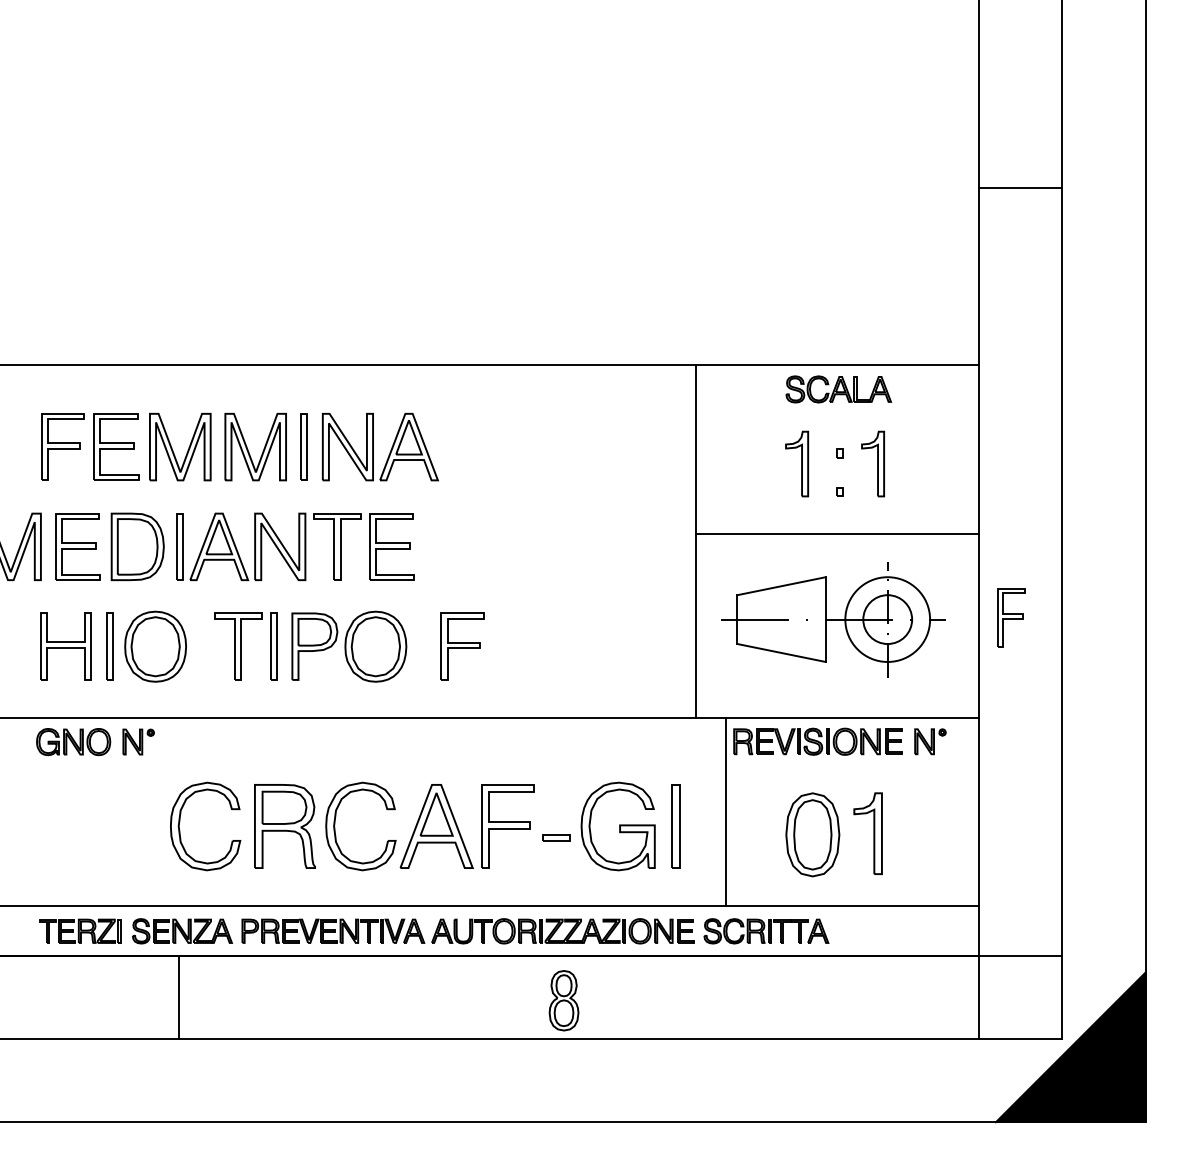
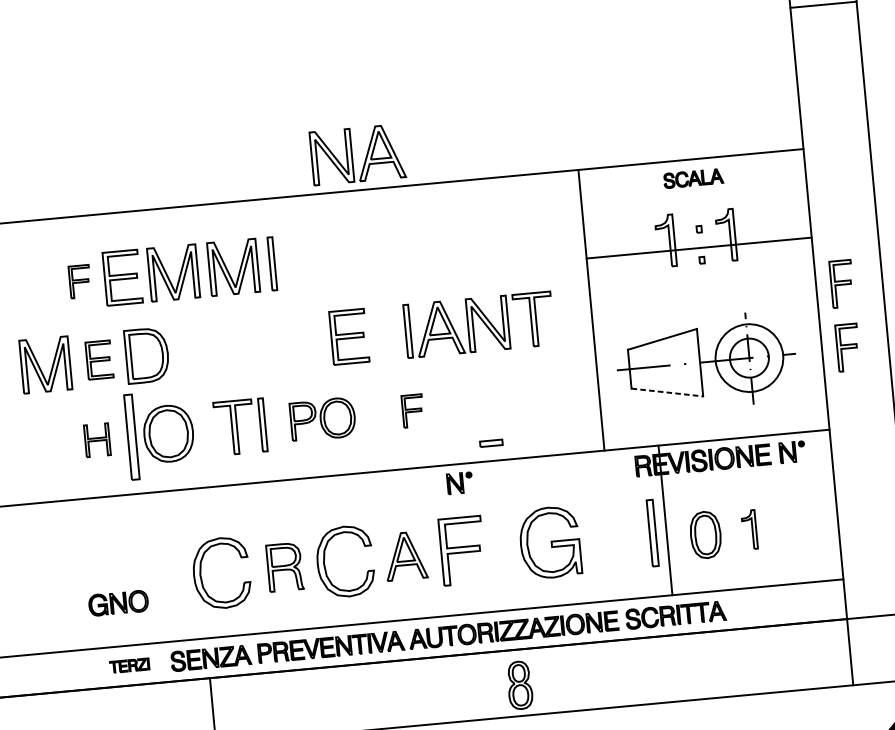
part: (838, 389) -> (693, 178), size x0.7
part: (62, 446) -> (79, 281), size x0.6
part: (379, 446) -> (357, 154), moved
line: (837, 533) -> (698, 247), moved
part: (1011, 537) -> (841, 283), added
part: (77, 546) -> (99, 359), size x0.7
part: (268, 546) -> (478, 324), moved
part: (65, 646) -> (96, 440), size x0.6
part: (109, 646) -> (131, 436), size x1.6
part: (349, 646) -> (322, 419), size x0.7
part: (462, 646) -> (412, 410), size x0.6
line: (782, 653) -> (668, 392), solid -> dashed
part: (138, 741) -> (459, 482), moved
part: (73, 742) -> (118, 603), moved
line: (726, 812) -> (665, 520), moved
part: (284, 826) -> (284, 567), size x0.7
part: (436, 826) -> (405, 556), size x0.7
part: (675, 826) -> (652, 533), moved
part: (867, 833) -> (749, 529), size x0.6
part: (812, 834) -> (705, 534), size x0.7
part: (556, 837) -> (491, 442), moved
part: (80, 930) -> (129, 665), size x0.6

